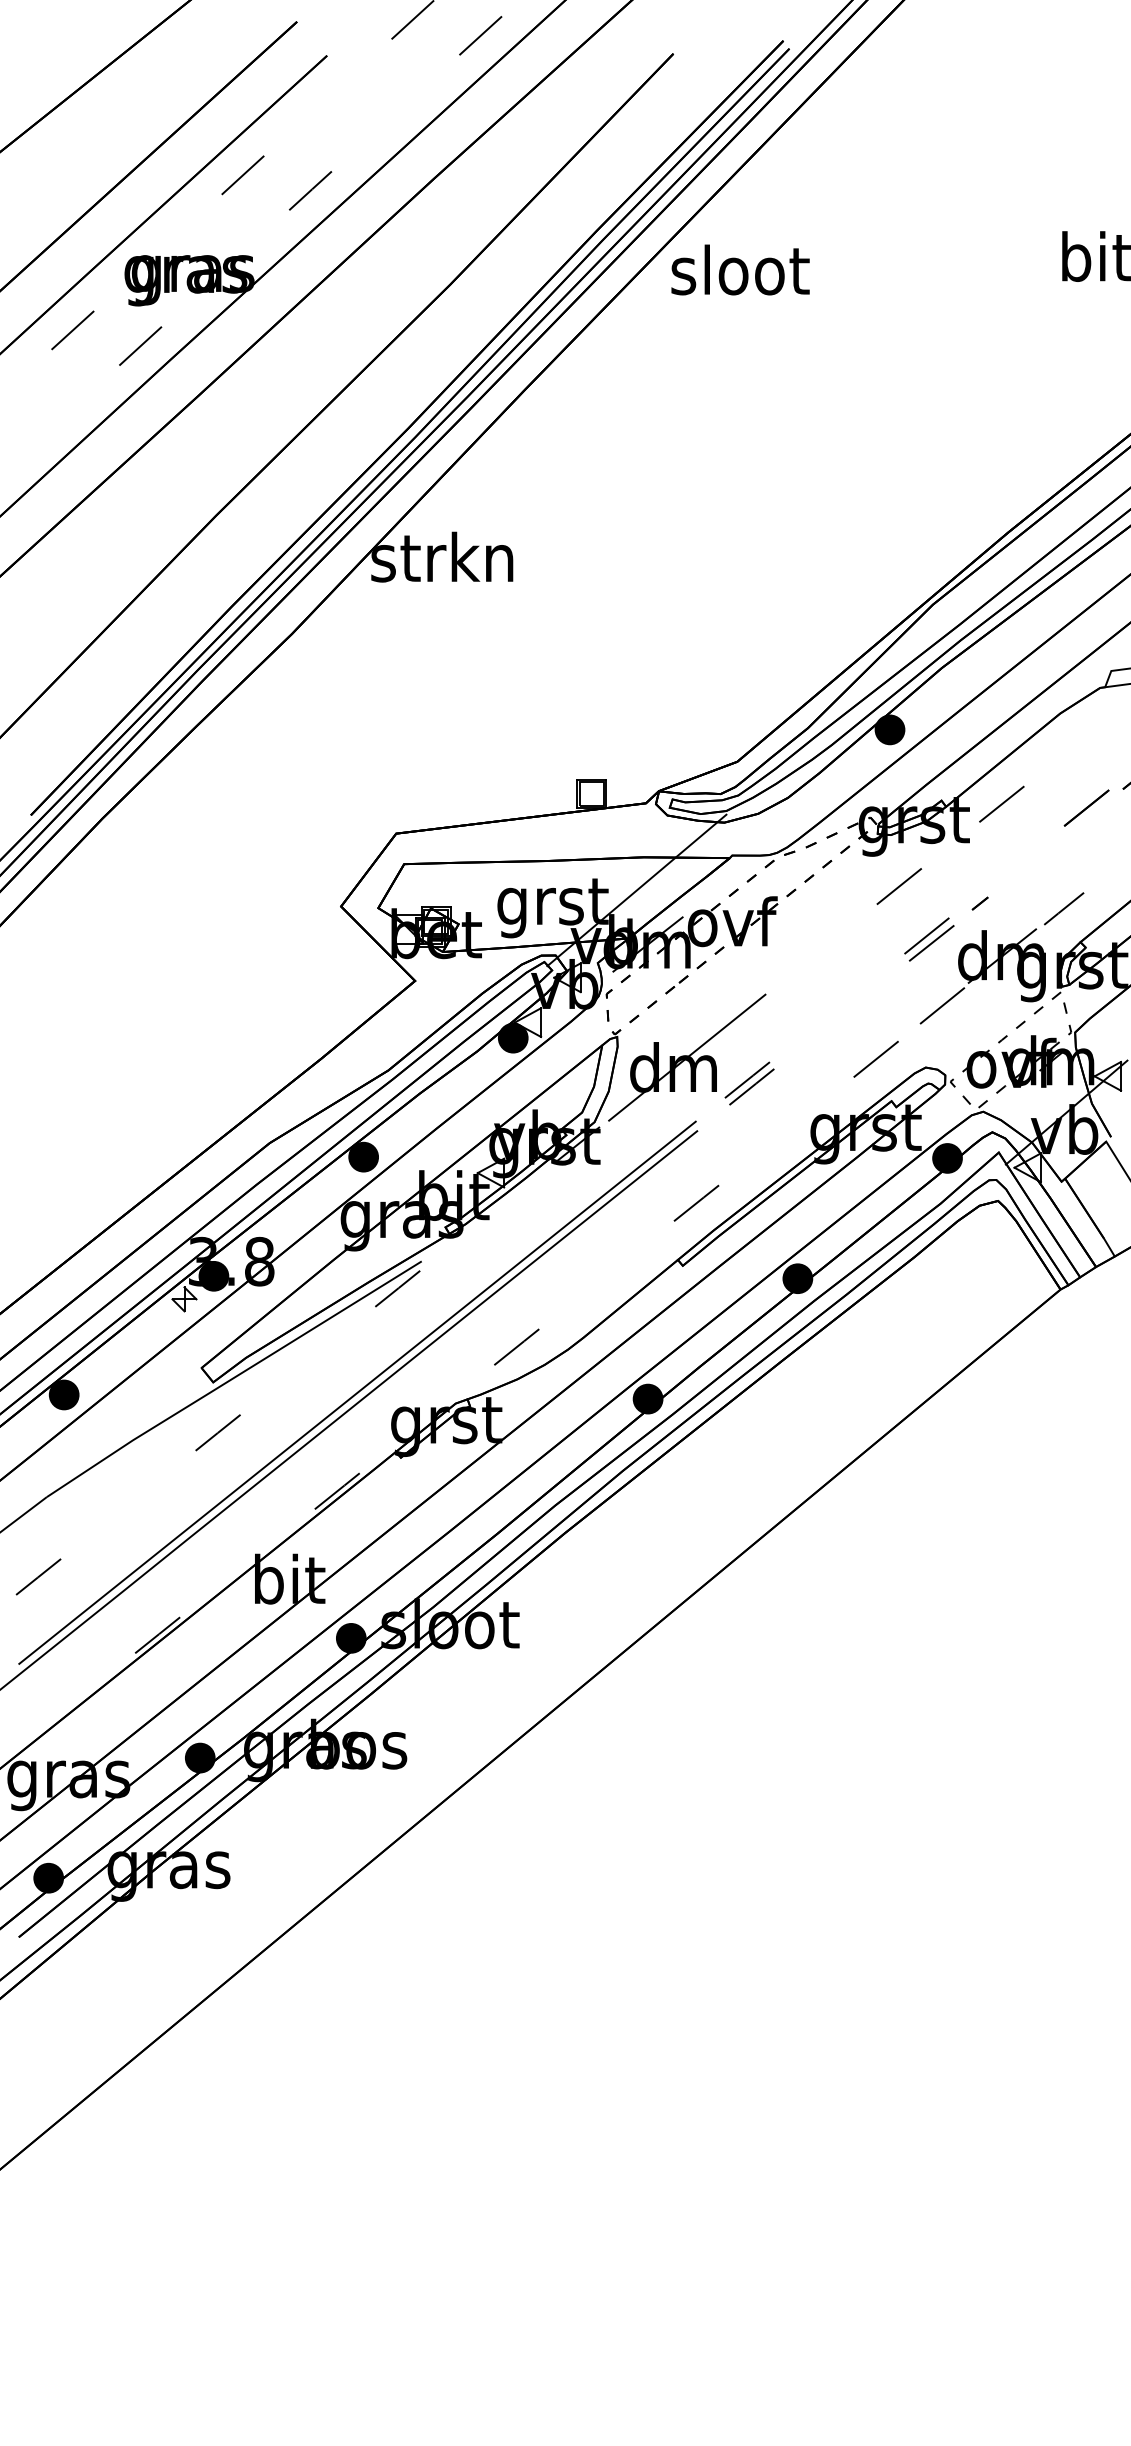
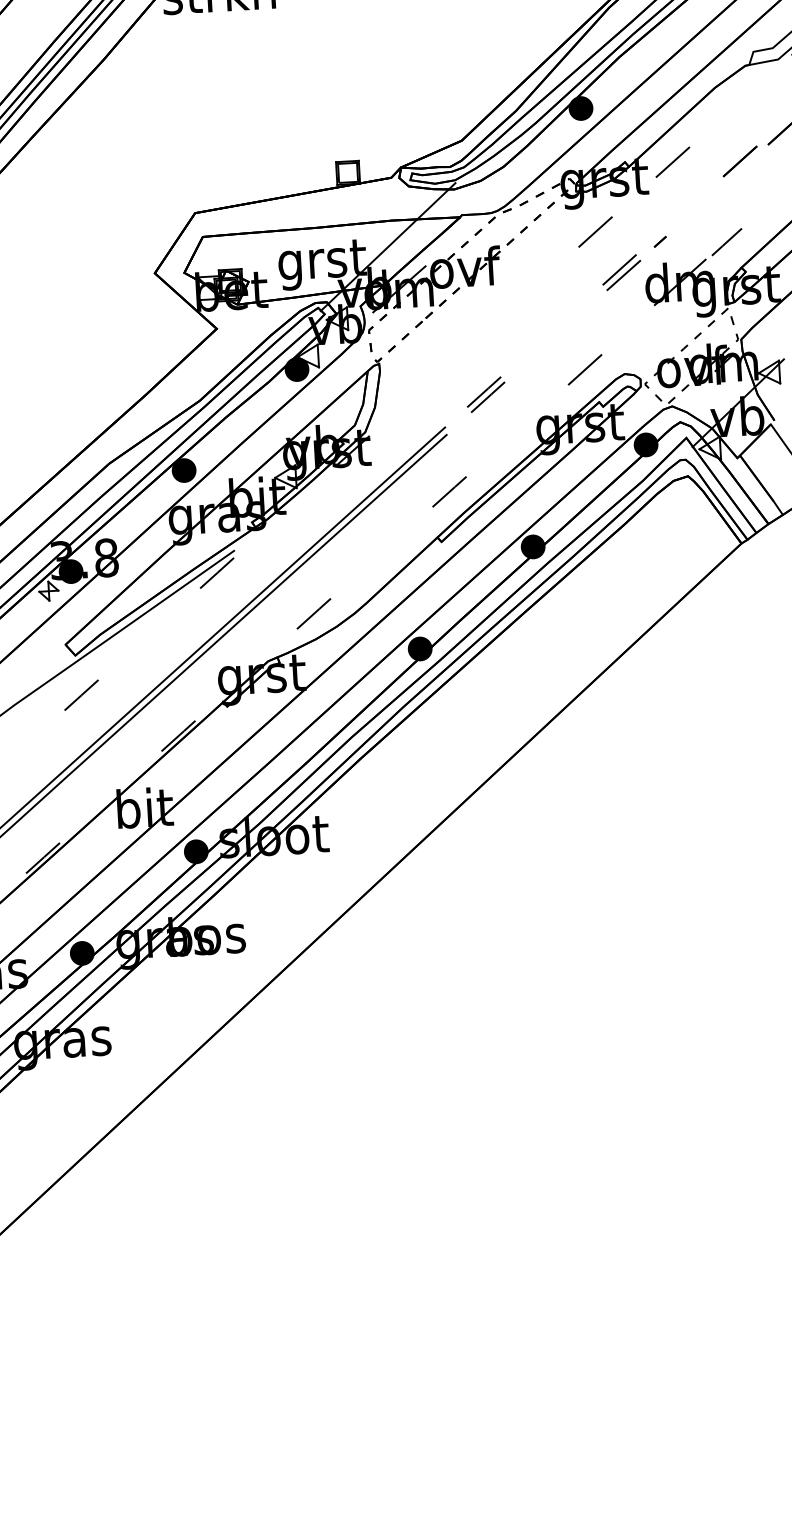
line: (940, 1007) -> (633, 325), removed
part: (687, 1057) -> (435, 376), removed

